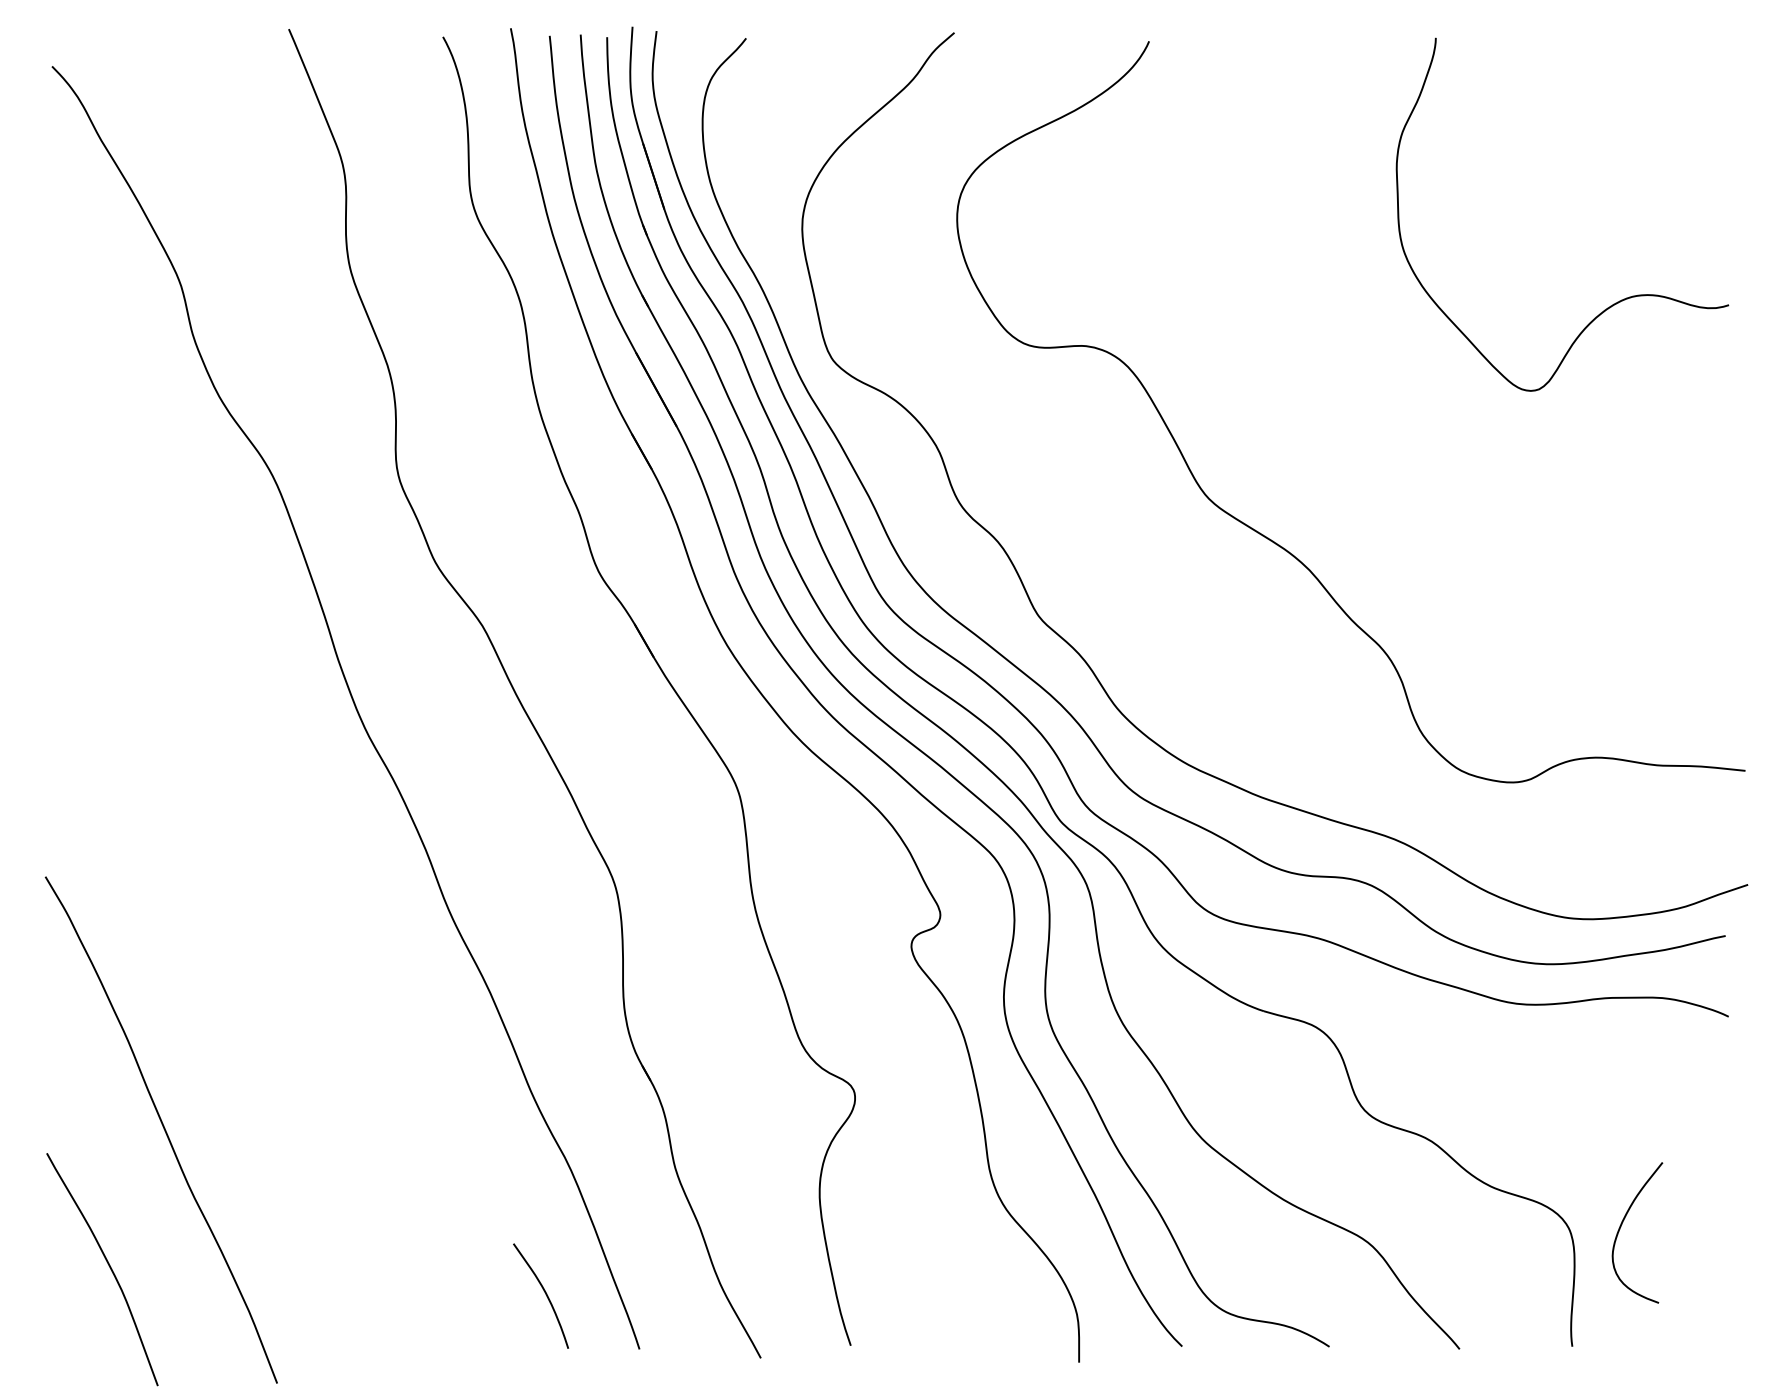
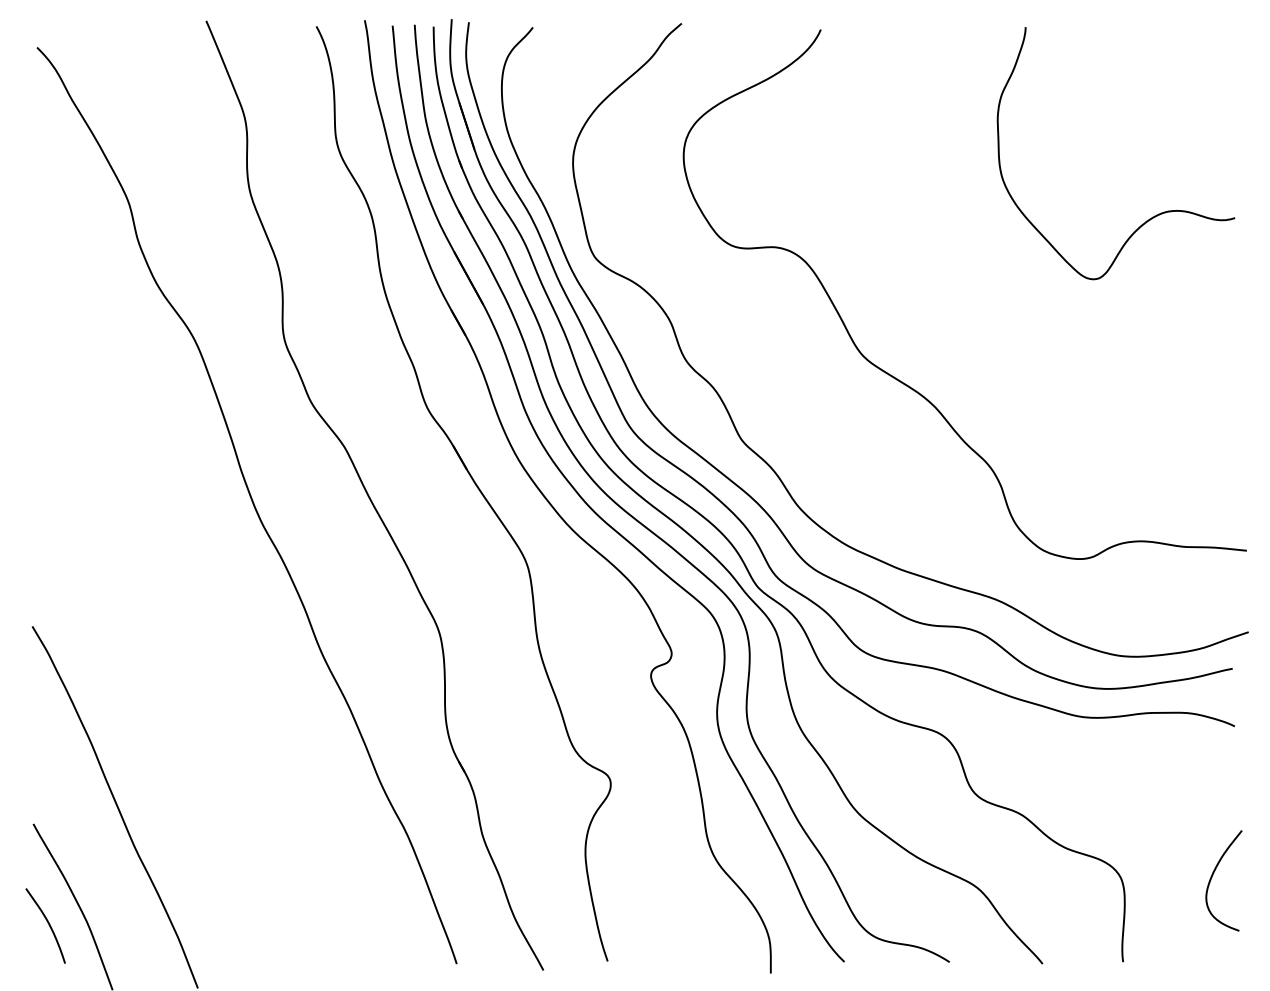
curve: (1621, 1227) -> (1212, 876), moved
curve: (545, 1294) -> (48, 924), moved

